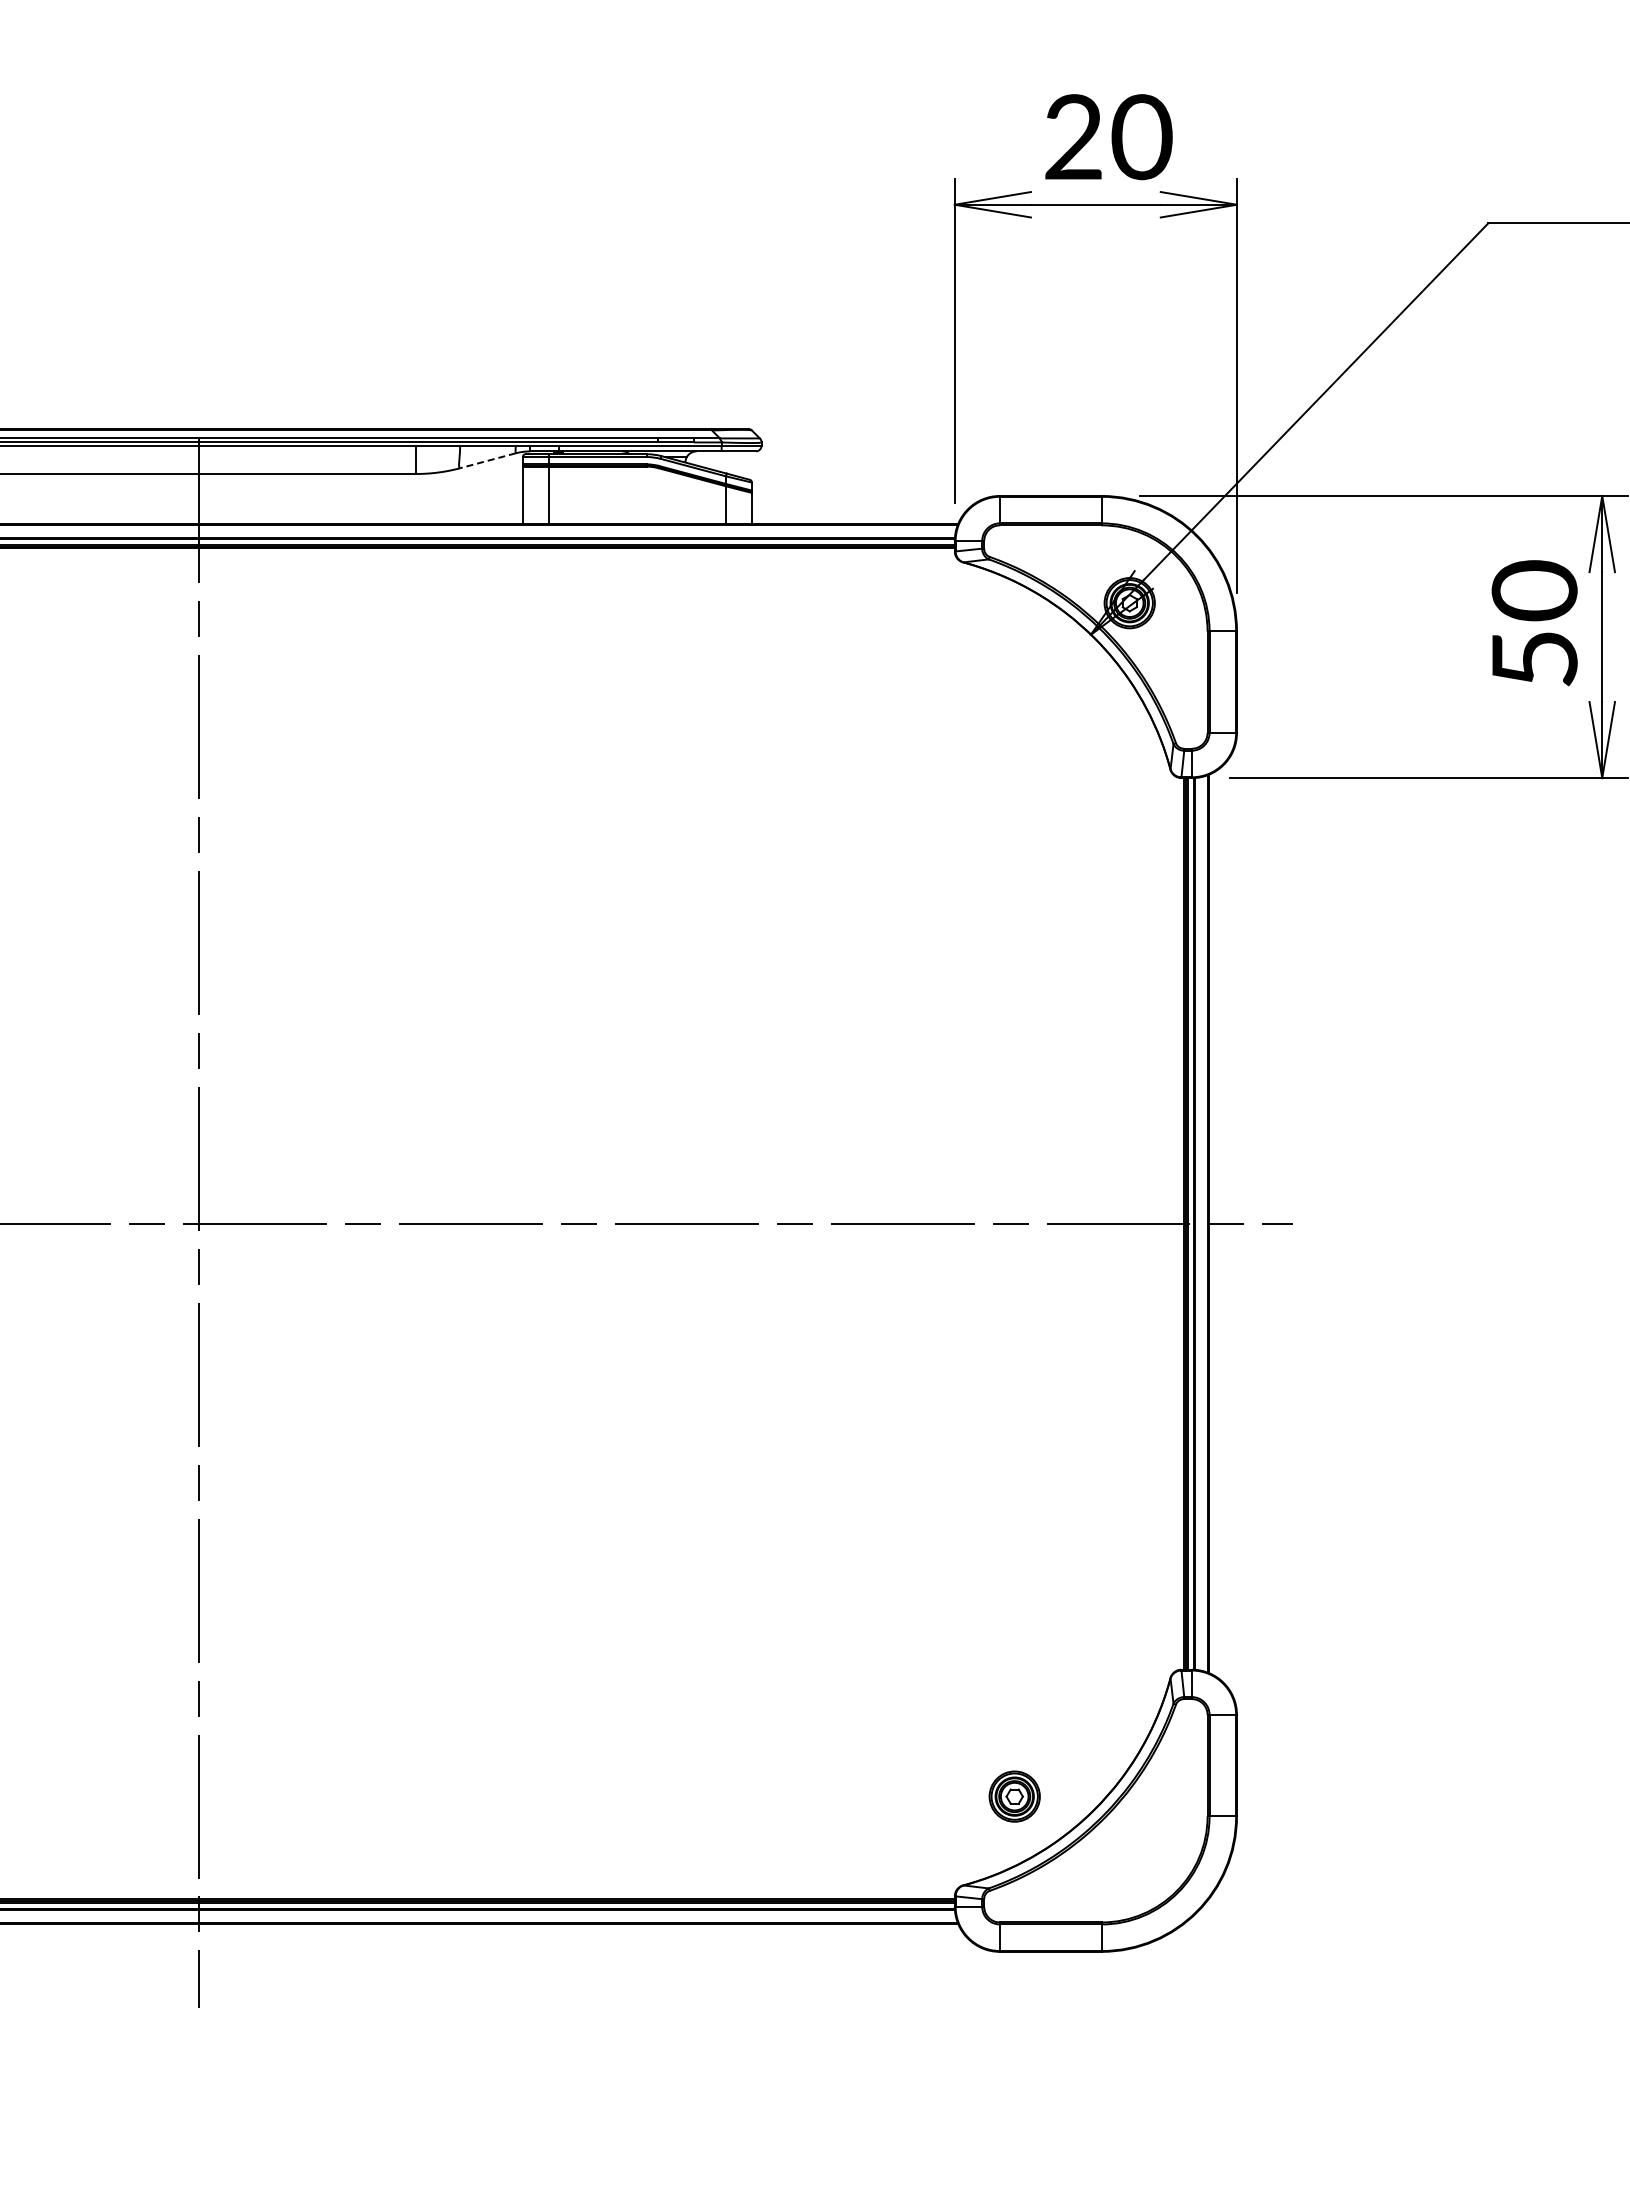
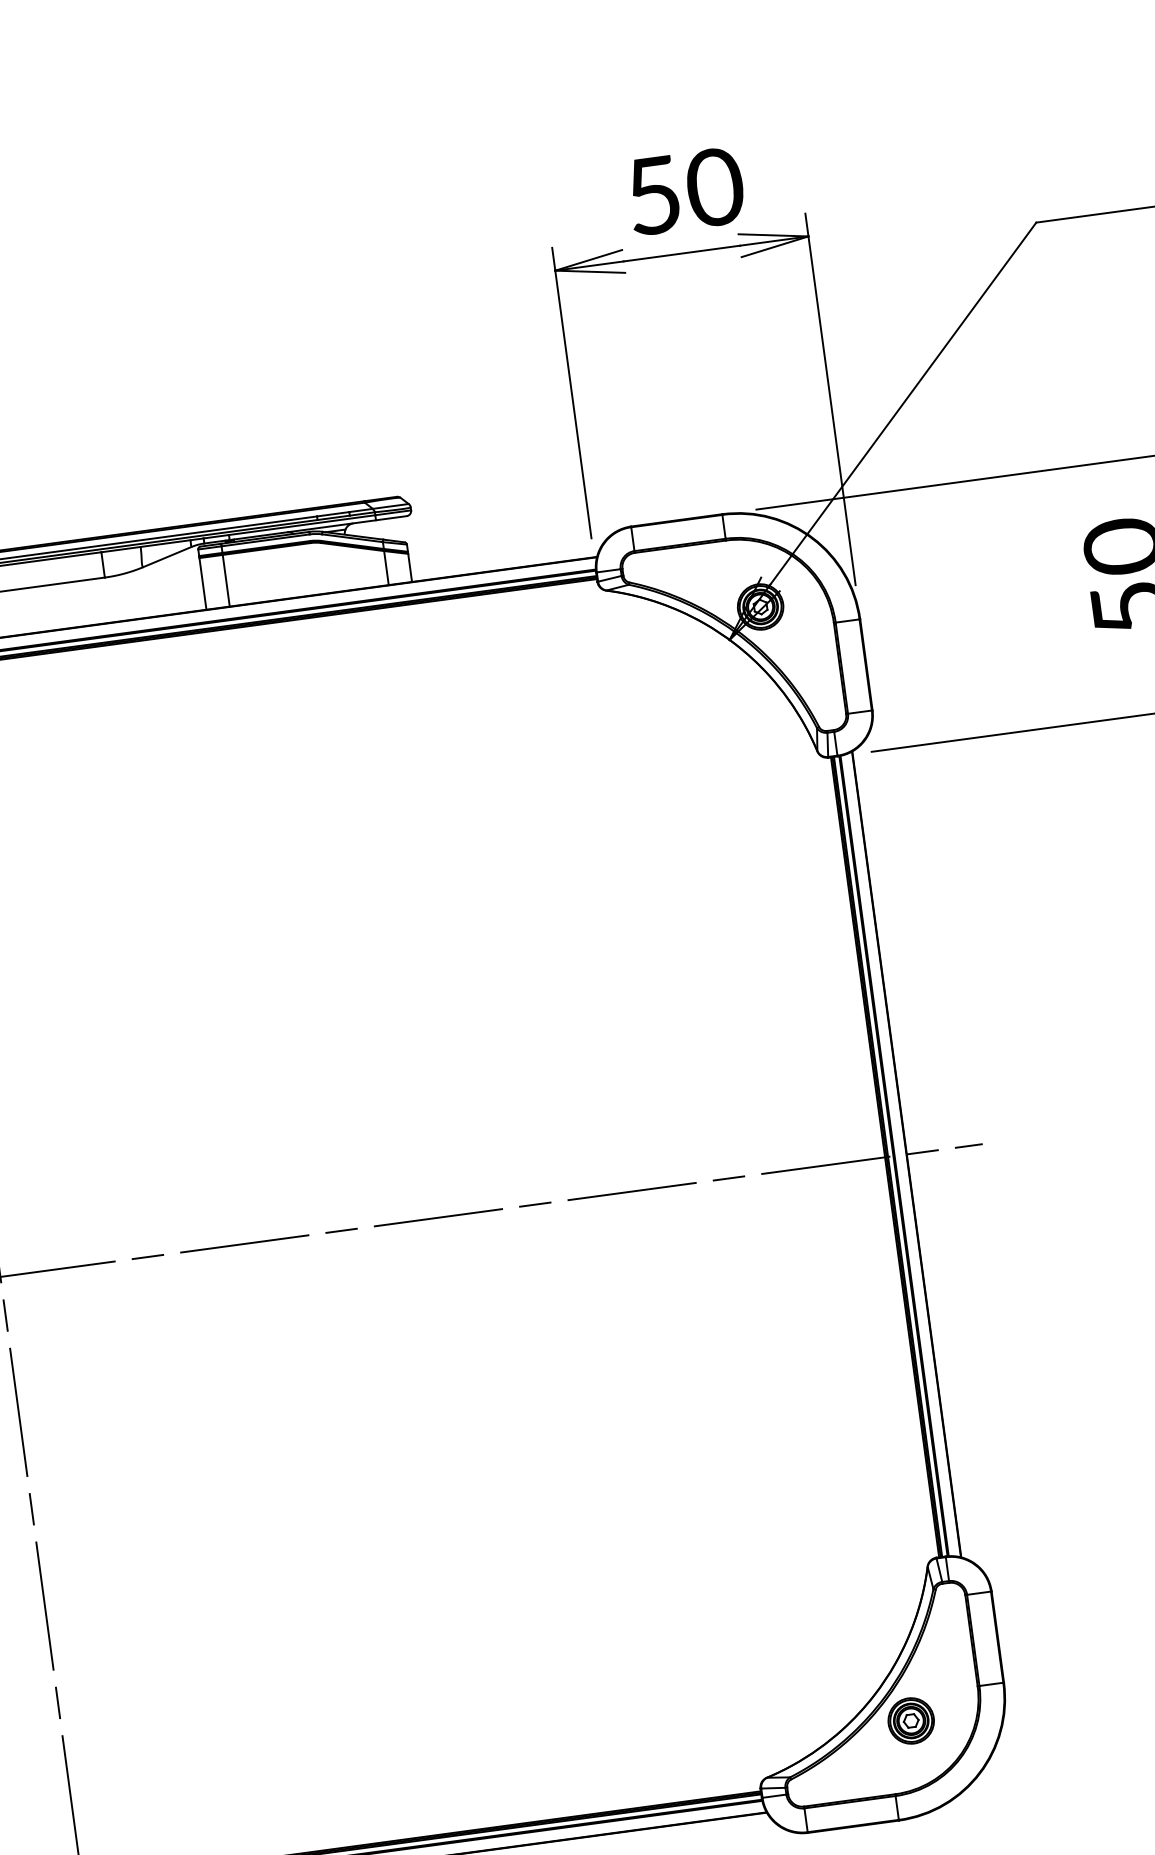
text: (1073, 137) -> (653, 195), 20 -> 50
line: (487, 460) -> (167, 556), dashed -> solid
part: (1014, 1796) -> (911, 1720), moved

